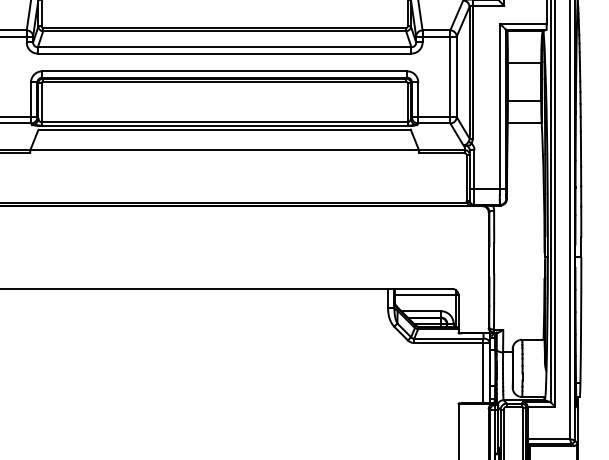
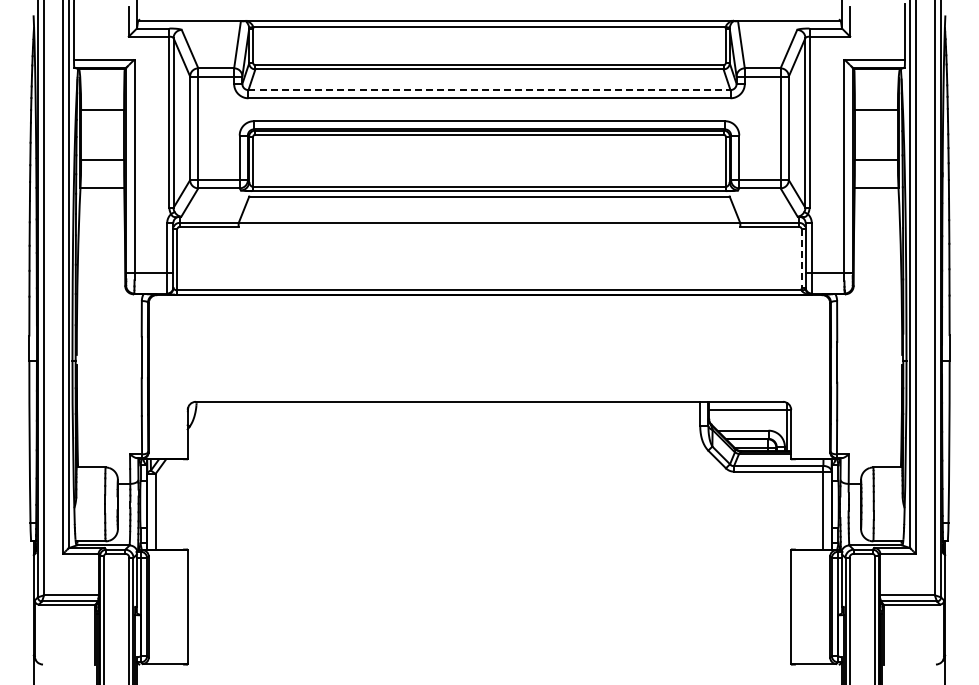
line: (224, 47) -> (489, 90), solid -> dashed
line: (466, 177) -> (801, 258), solid -> dashed

